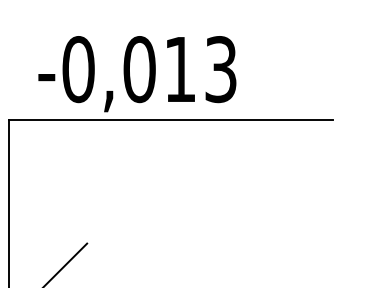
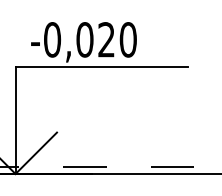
text: (200, 68) -> (117, 39), -0,013 -> -0,020

